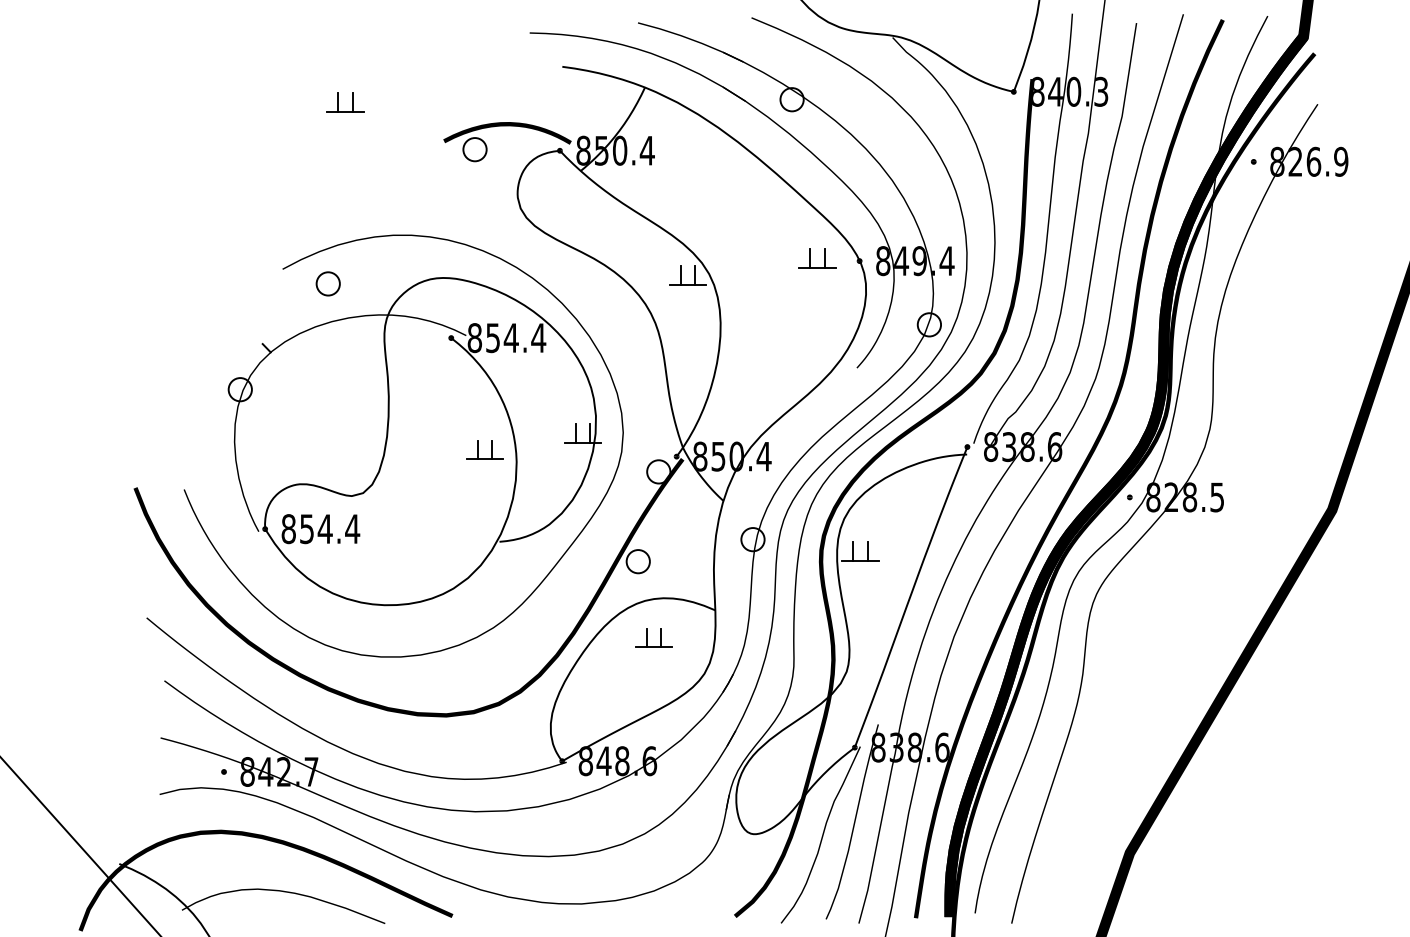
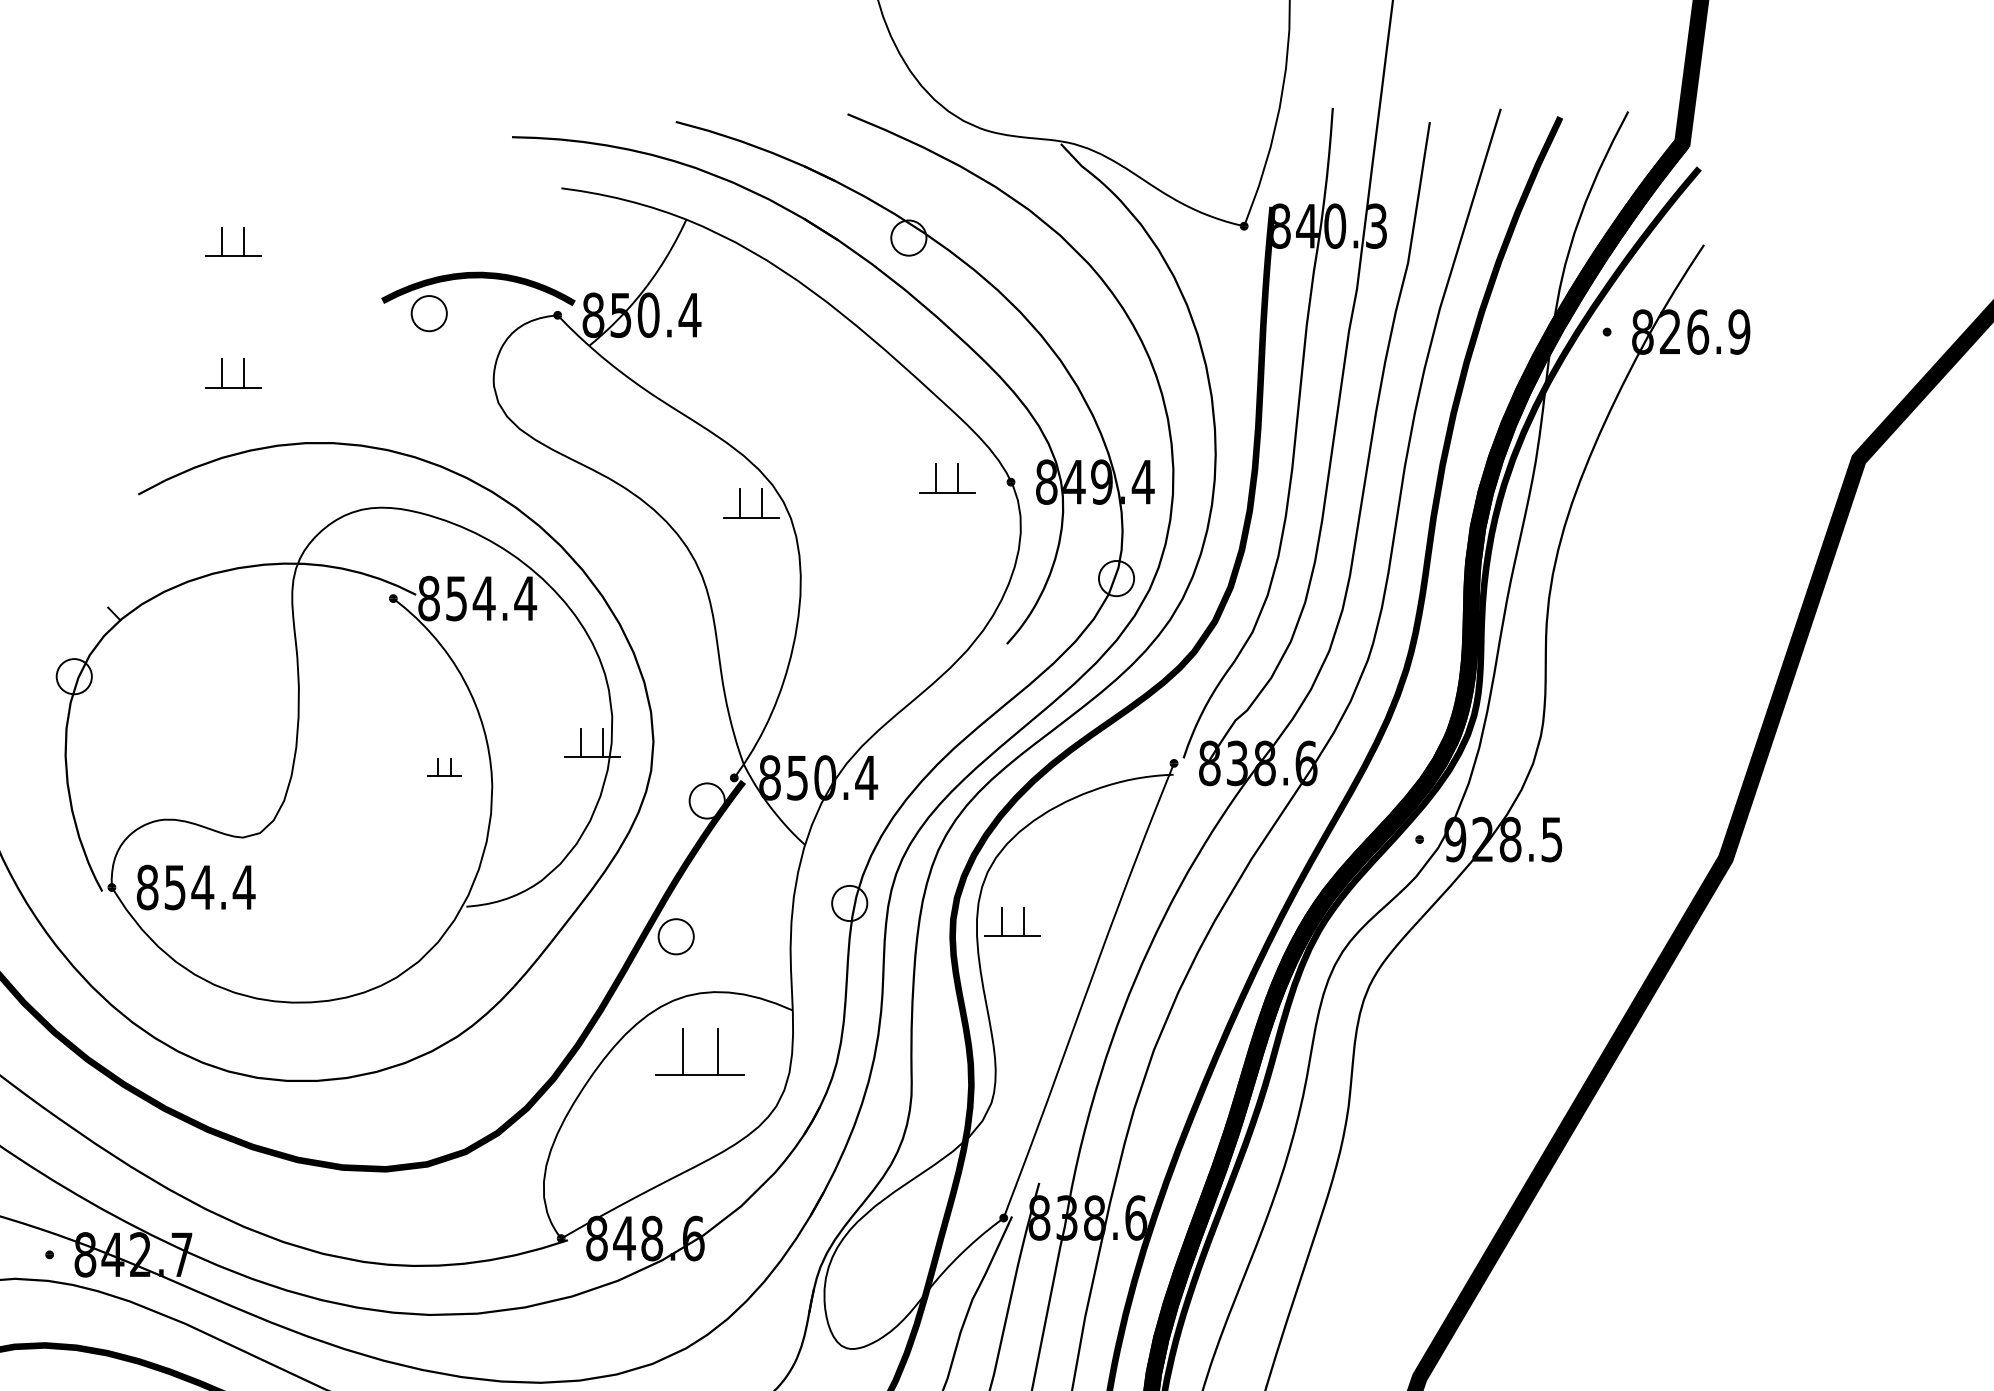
part: (338, 189) -> (222, 373), added
circle: (327, 283) -> (206, 516), removed
part: (484, 449) -> (443, 767), size x0.6
text: (1153, 497) -> (1455, 839), 828.5 -> 928.5
part: (653, 637) -> (699, 1051), size x1.6

